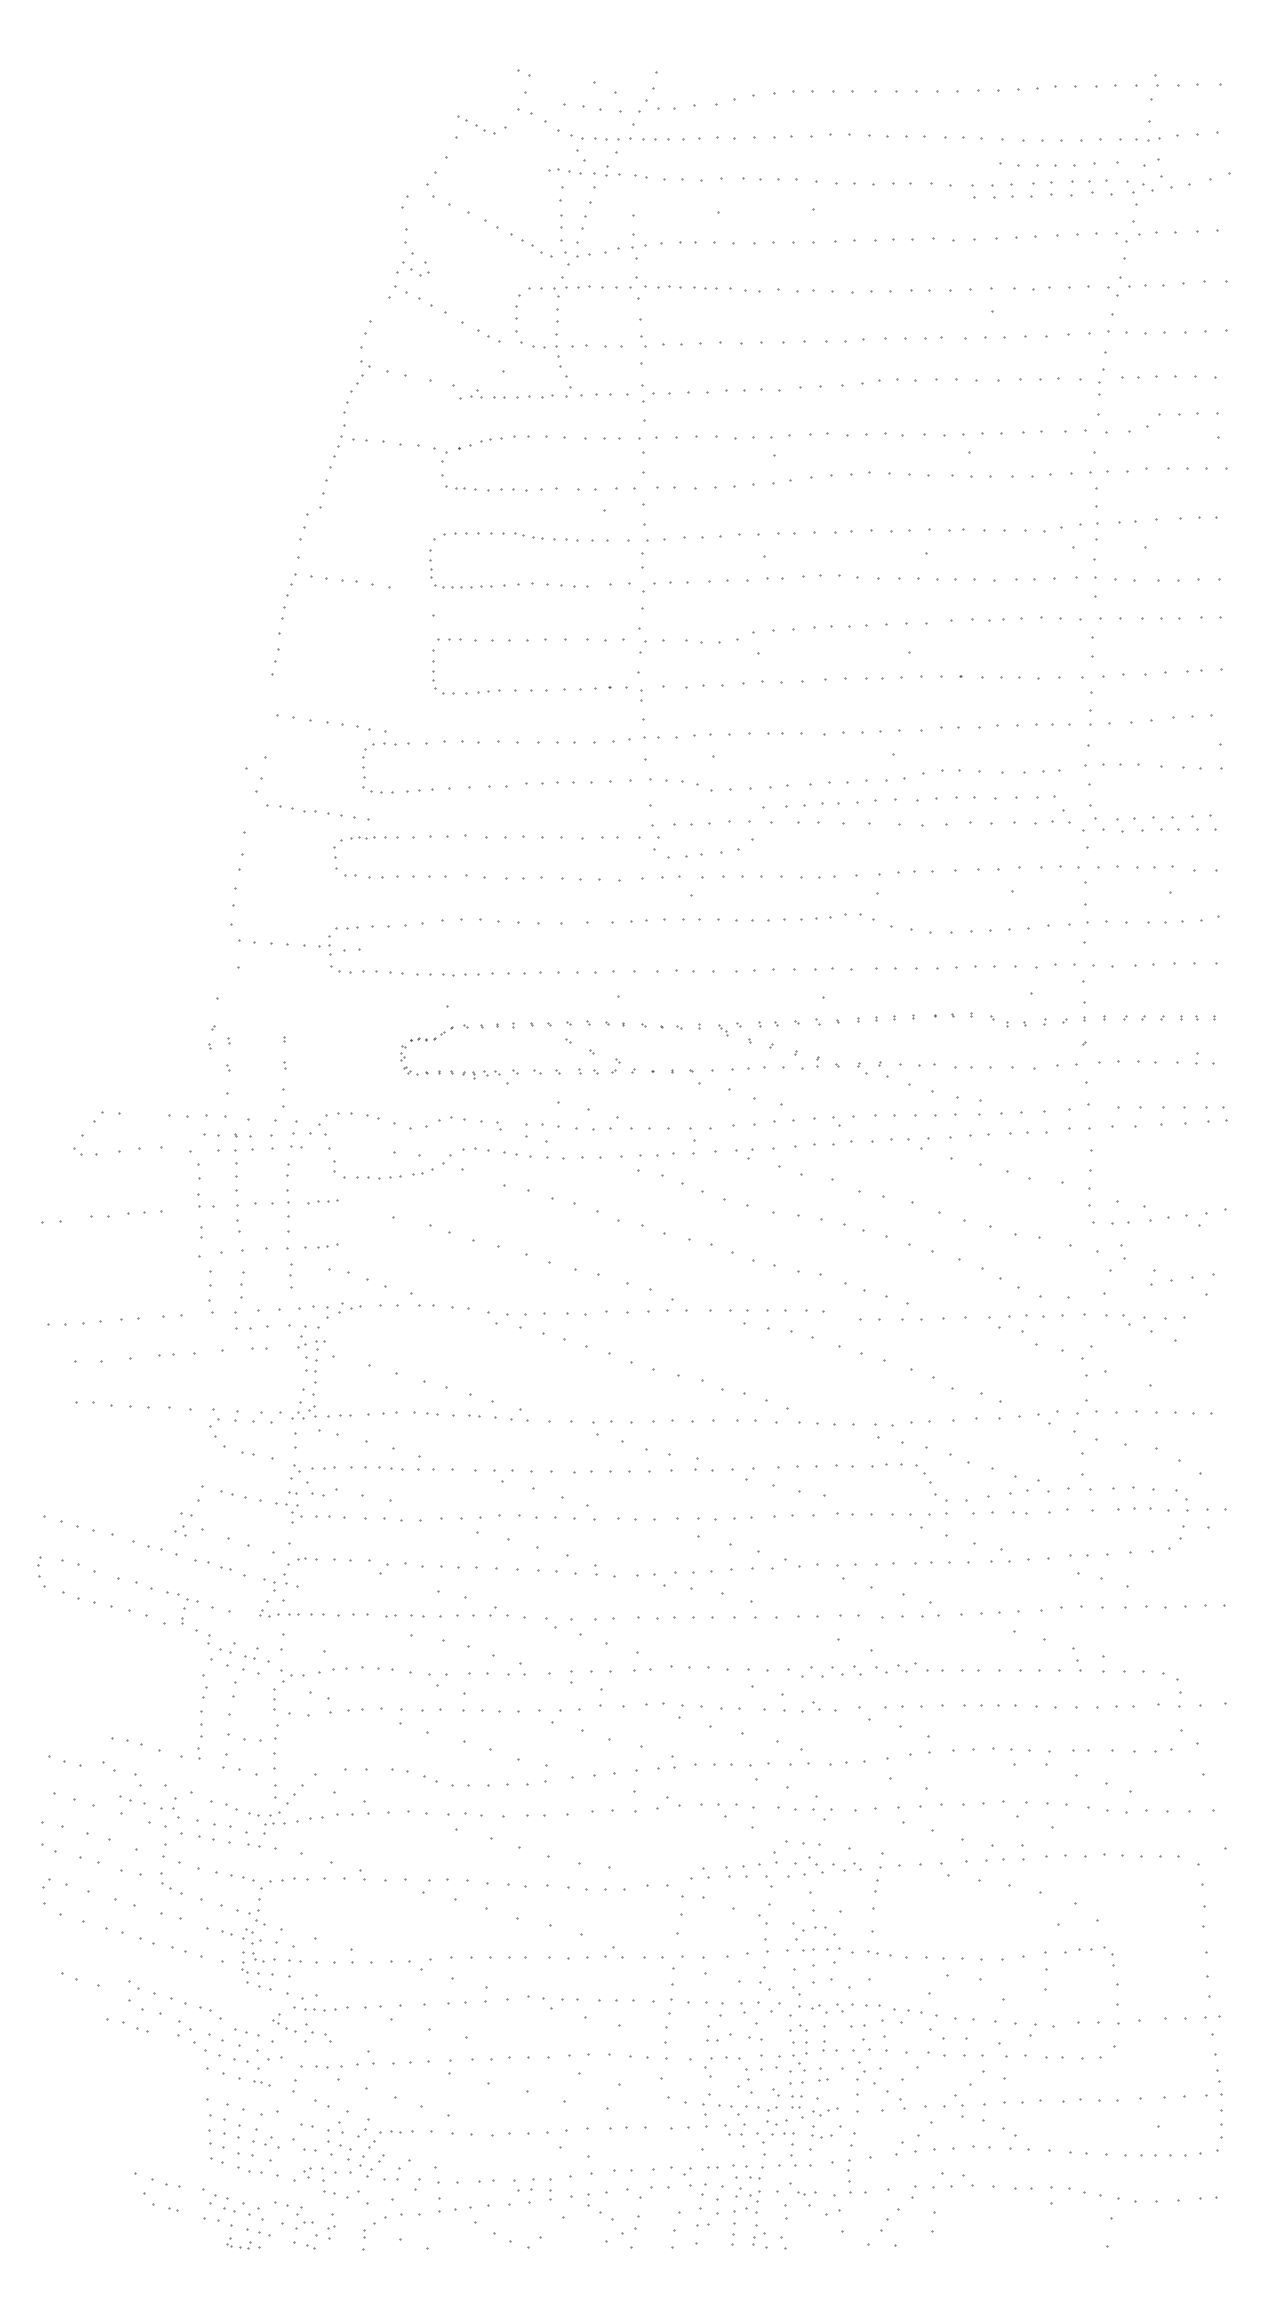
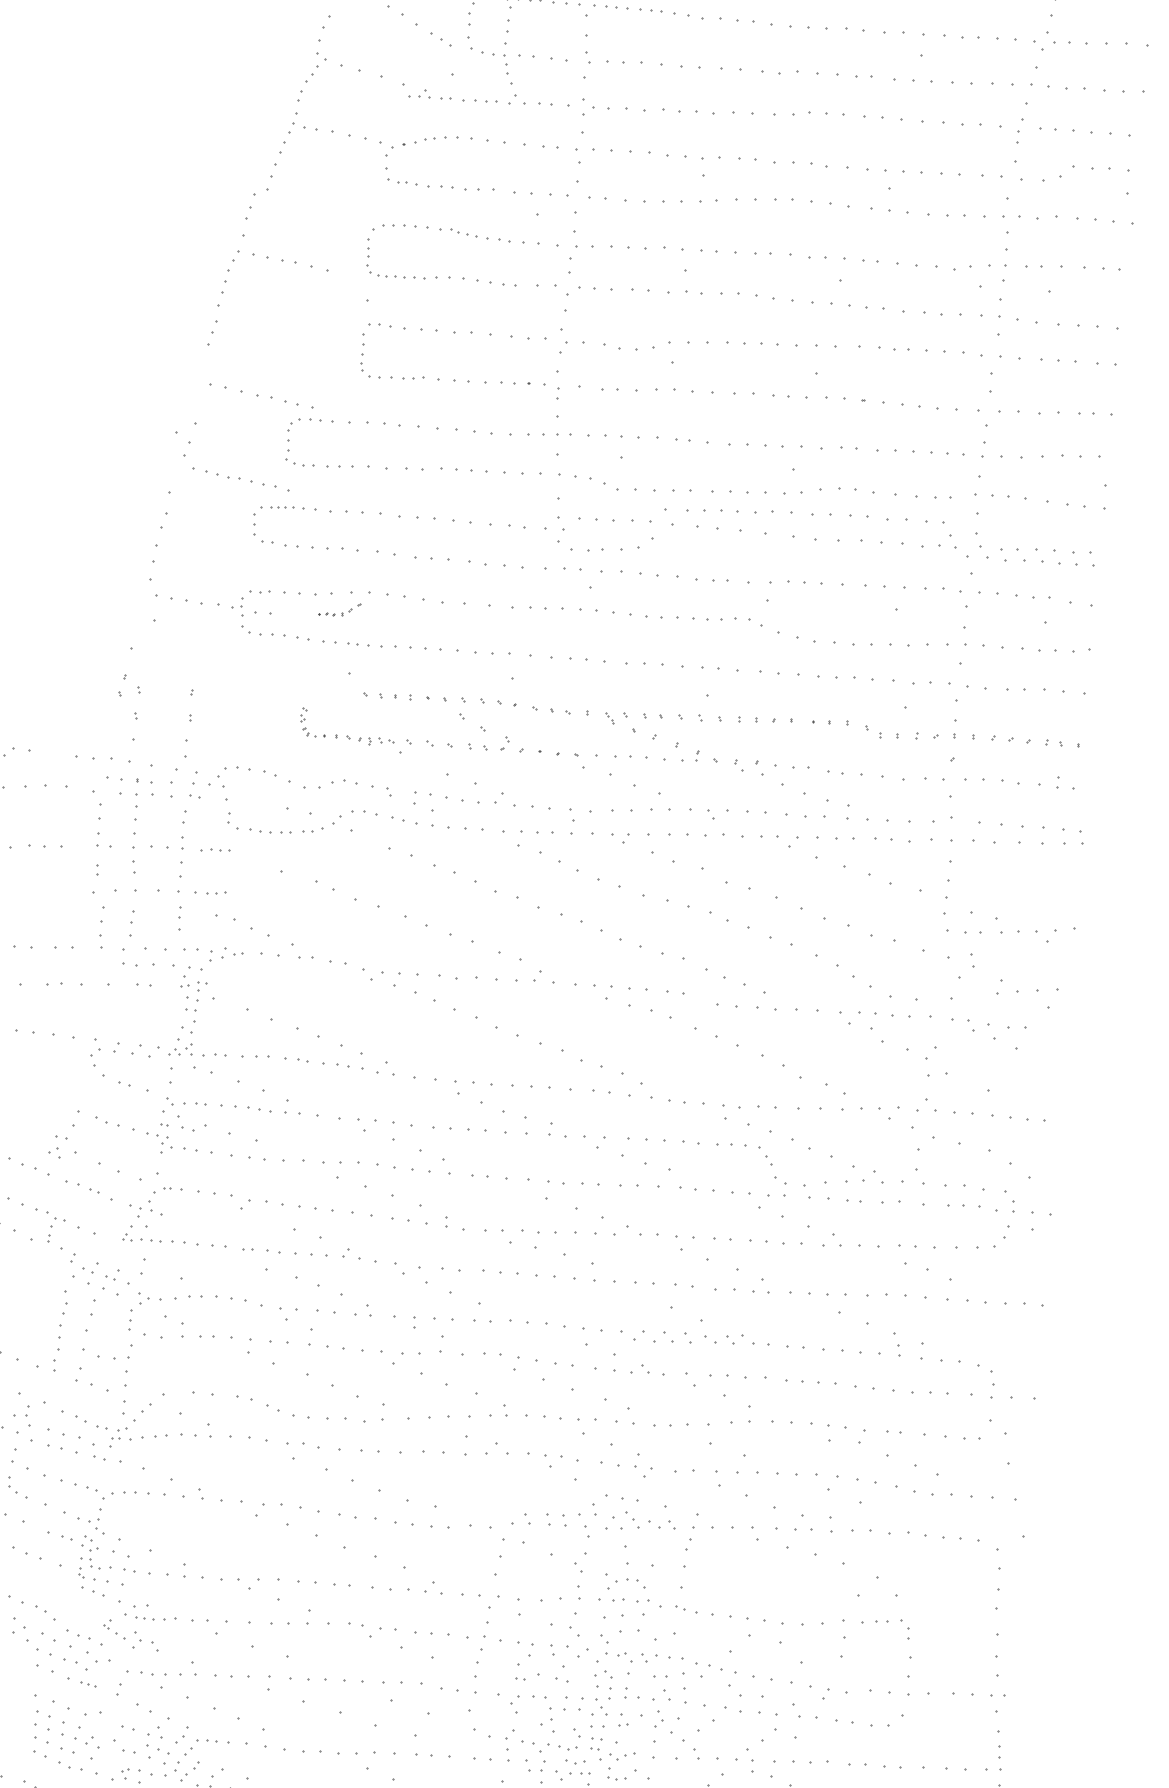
part: (431, 1033) -> (339, 609), moved

